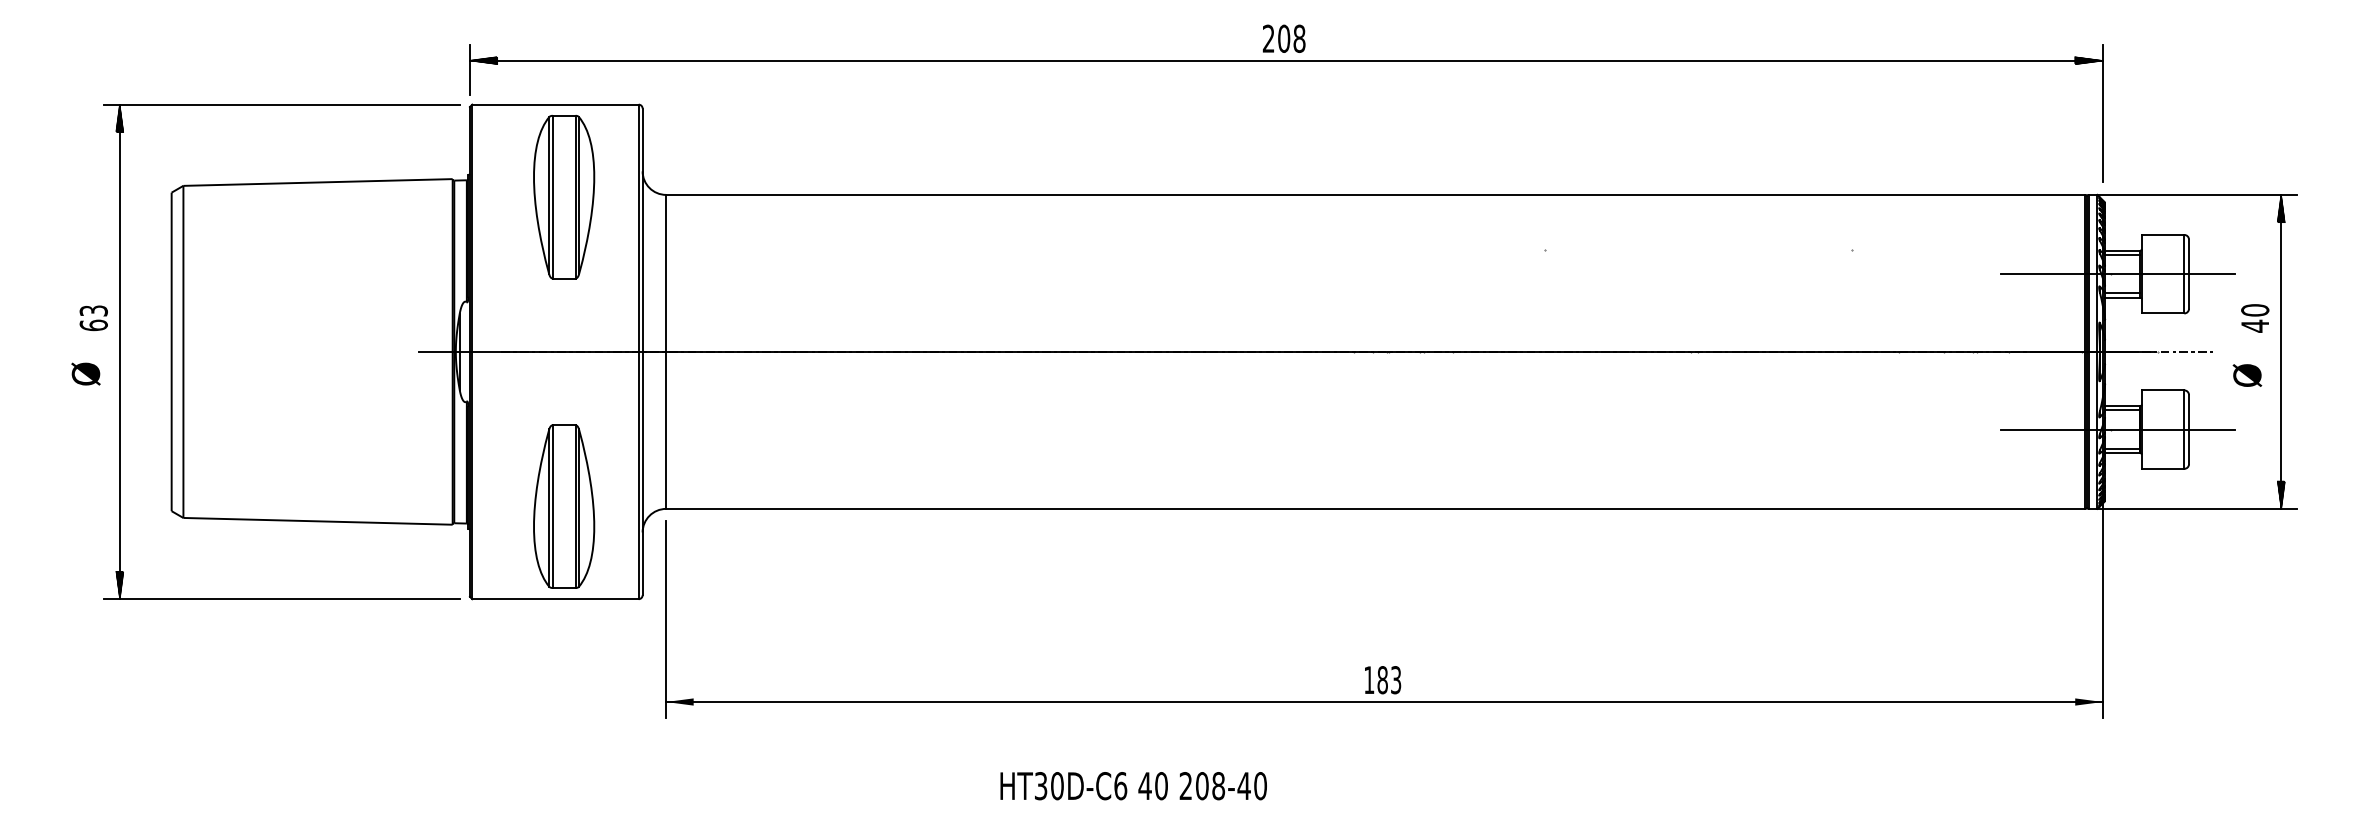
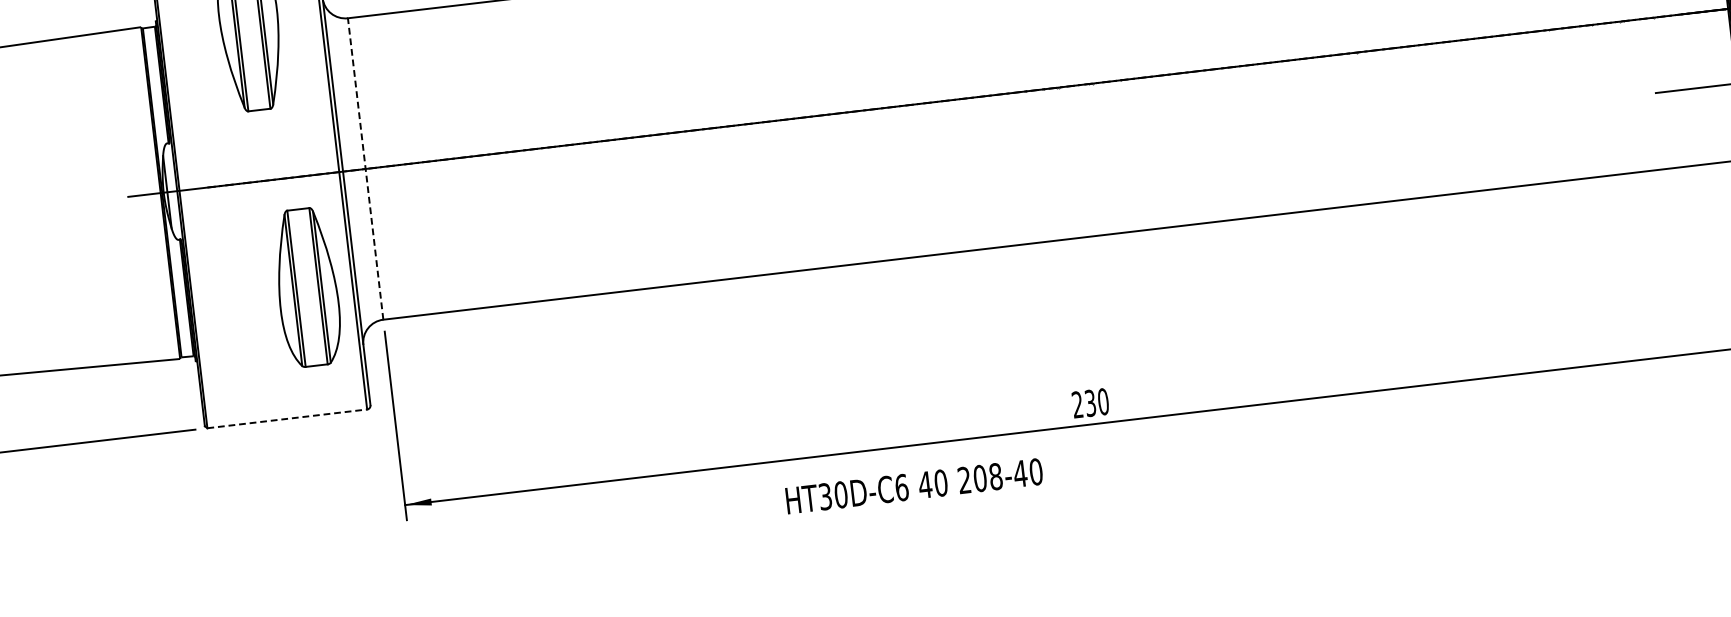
line: (666, 351) -> (365, 168), solid -> dashed
part: (564, 506) -> (307, 287), moved
line: (556, 599) -> (288, 419), solid -> dashed
text: (1382, 680) -> (1090, 403), 183 -> 230
text: (1133, 786) -> (914, 486), moved

